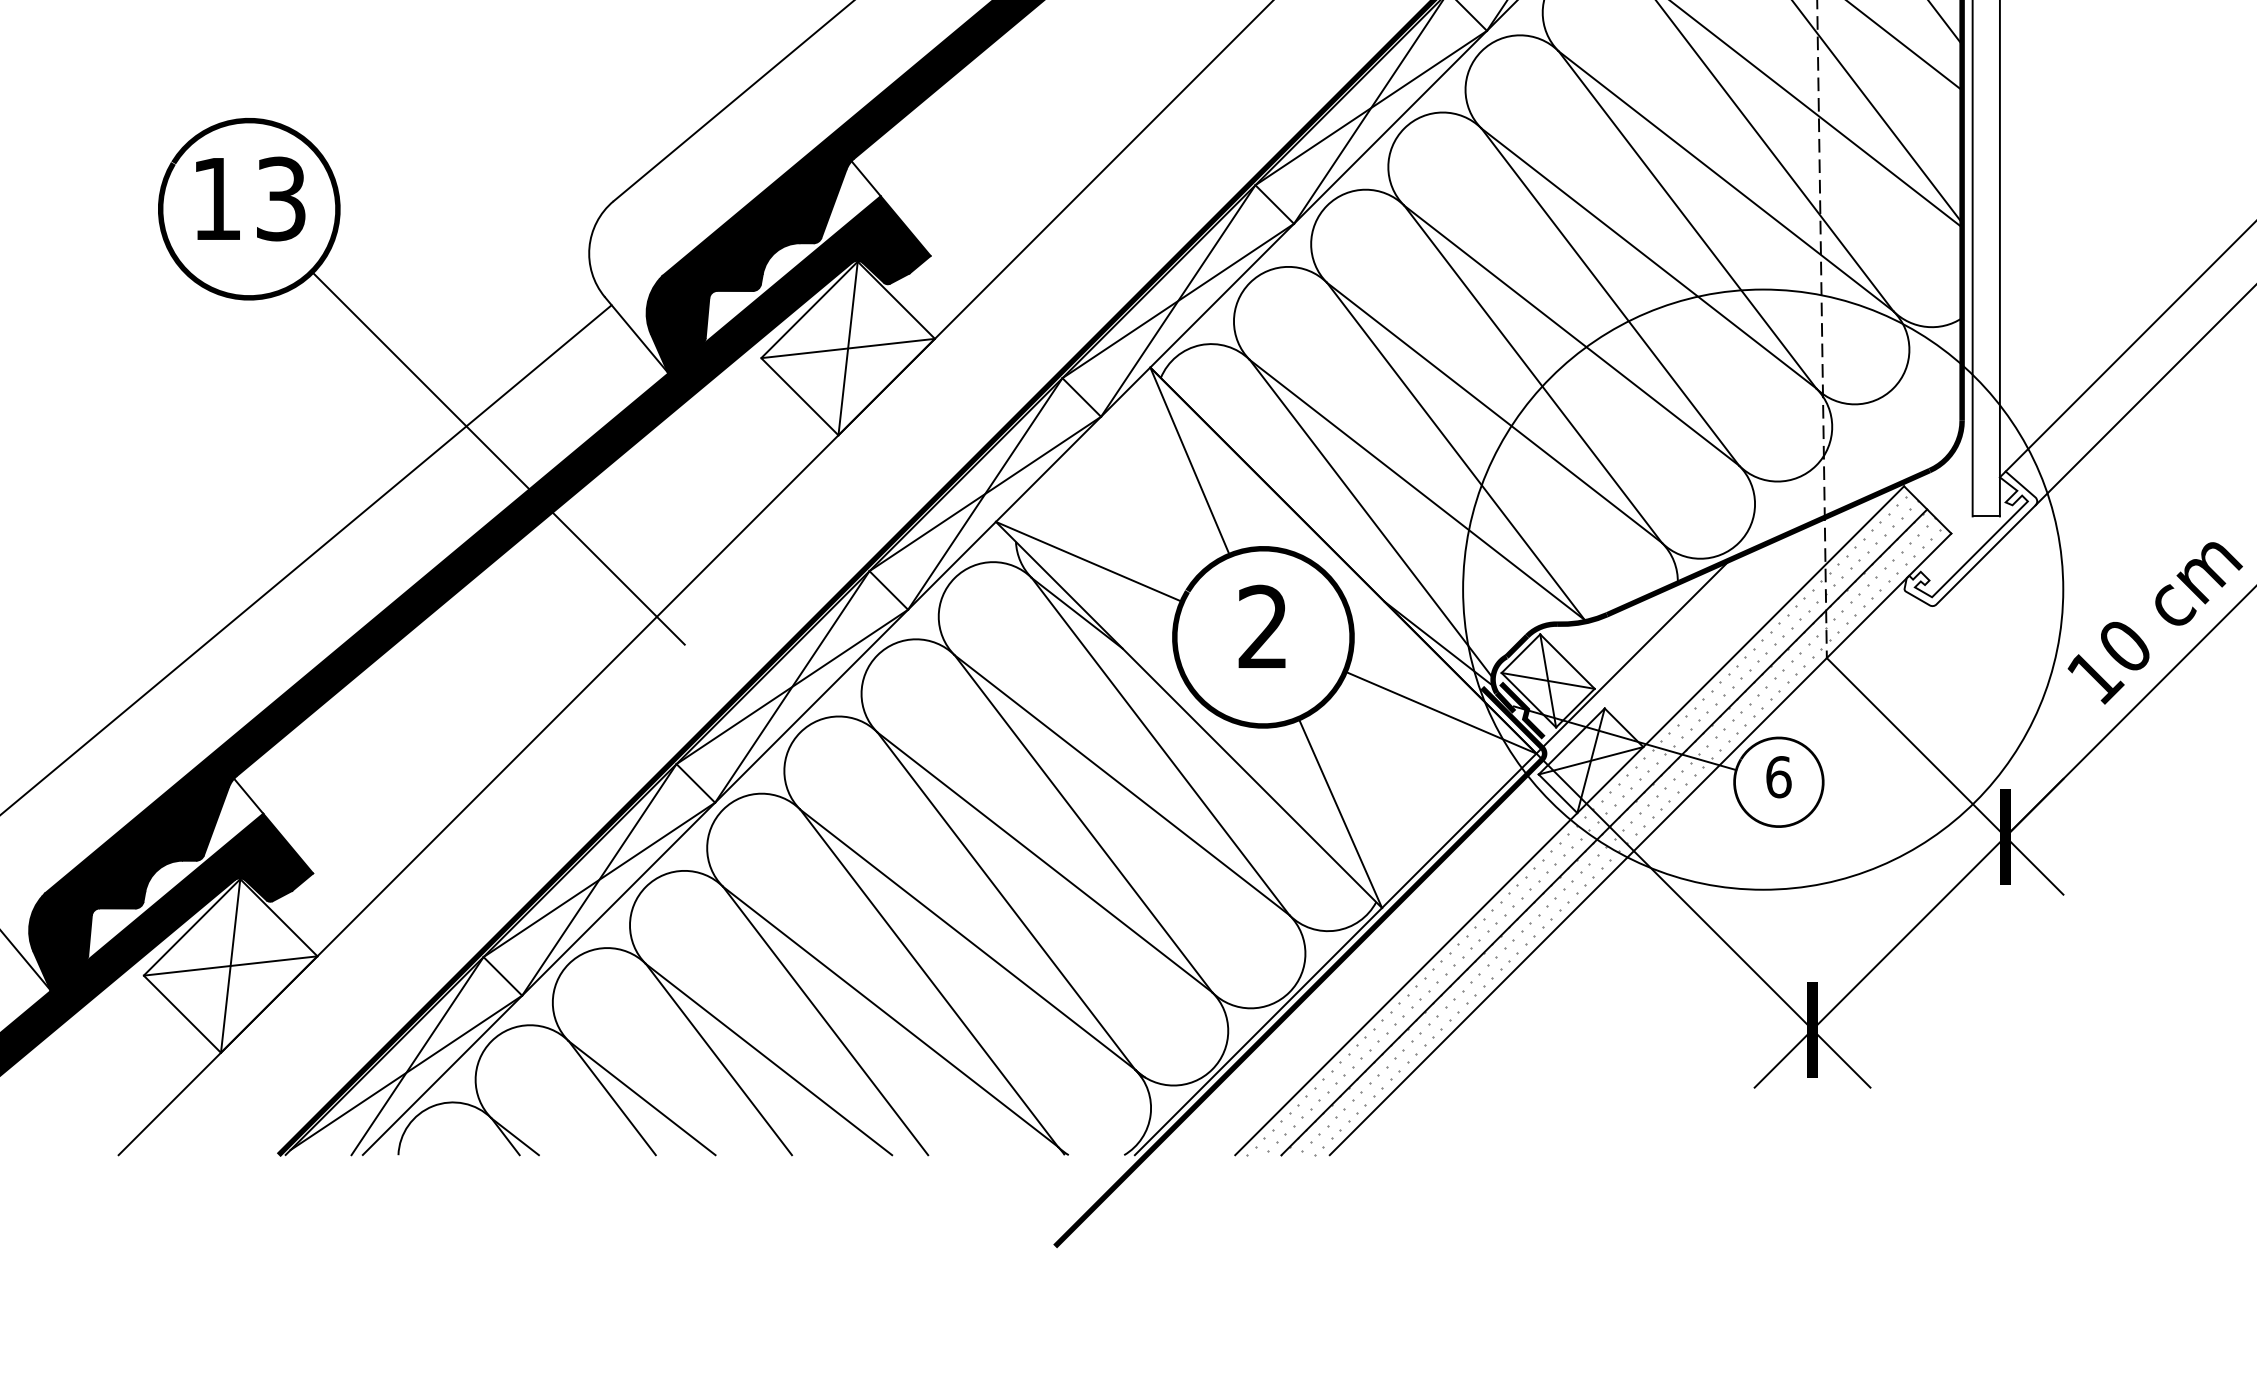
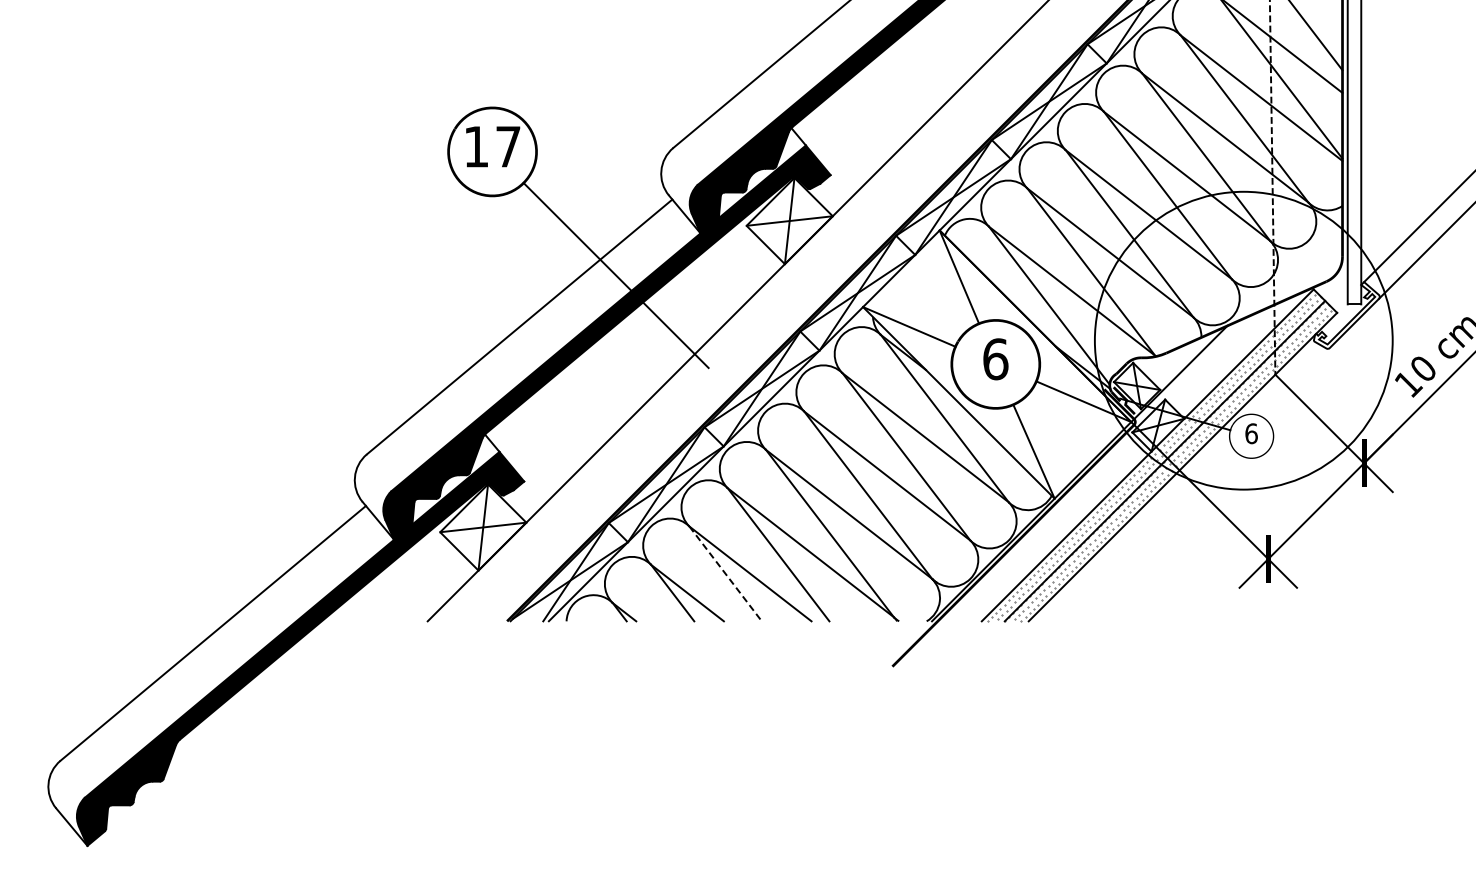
text: (281, 198) -> (508, 146), 13 -> 17
text: (1262, 627) -> (995, 359), 2 -> 6
line: (718, 1058) -> (725, 573), solid -> dashed

